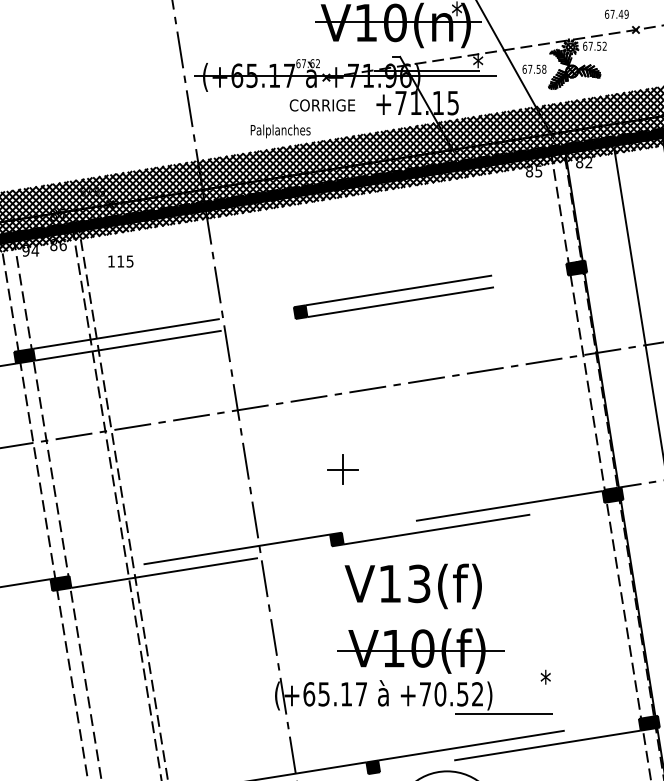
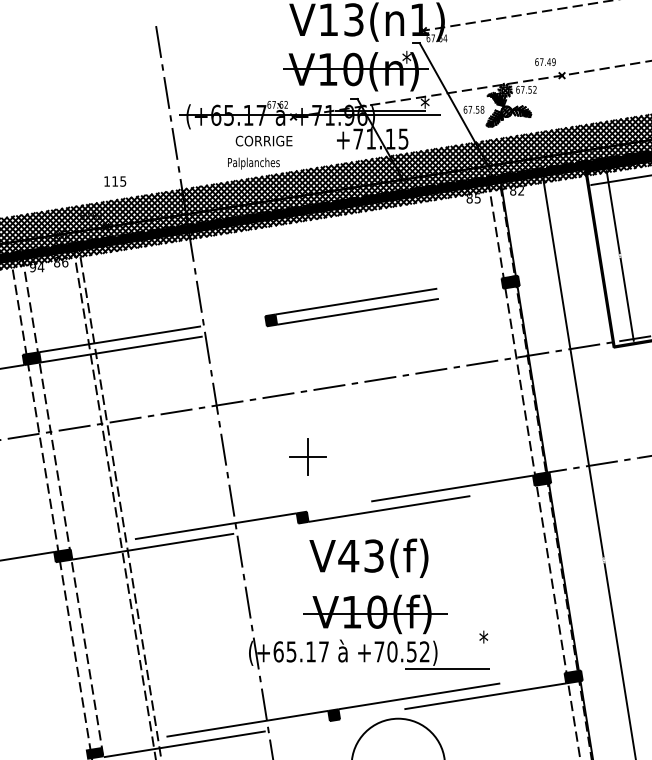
text: (321, 104) -> (263, 140), moved
text: (121, 261) -> (115, 181), moved
part: (342, 469) -> (307, 456), size x1.4
text: (389, 584) -> (348, 556), V13(f) -> V43(f)

